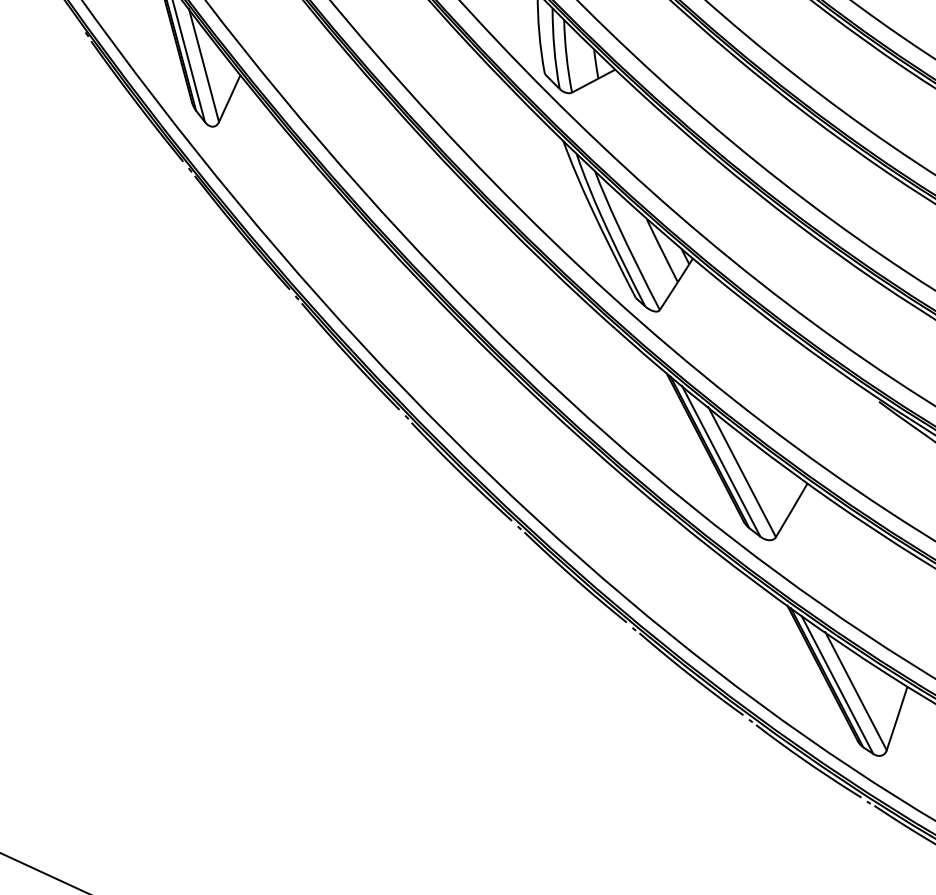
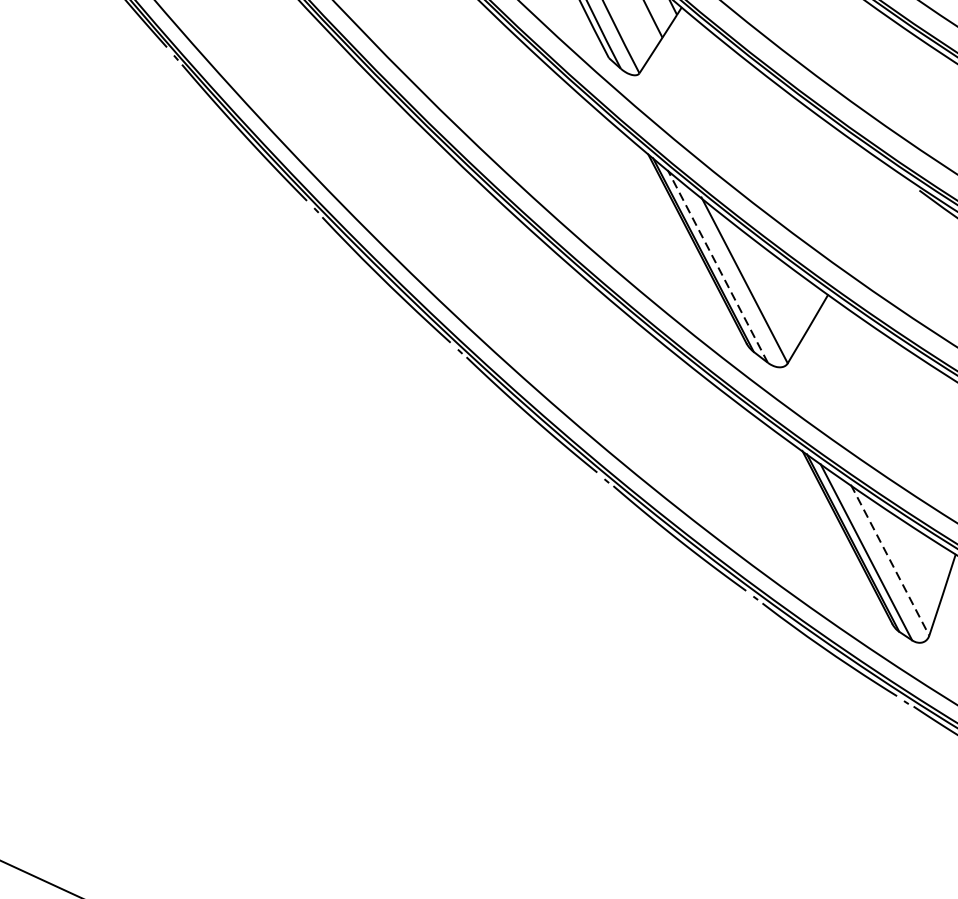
line: (721, 461) -> (718, 266), solid -> dashed
line: (856, 691) -> (890, 560), solid -> dashed

